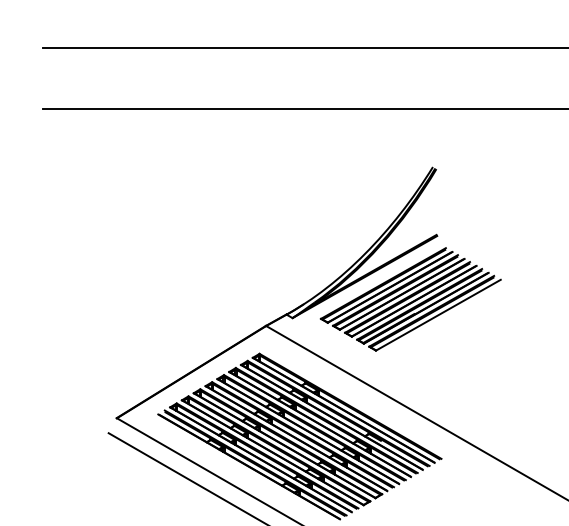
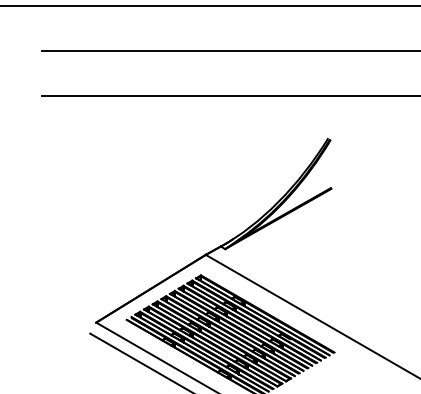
part: (411, 299) -> (312, 235), removed

